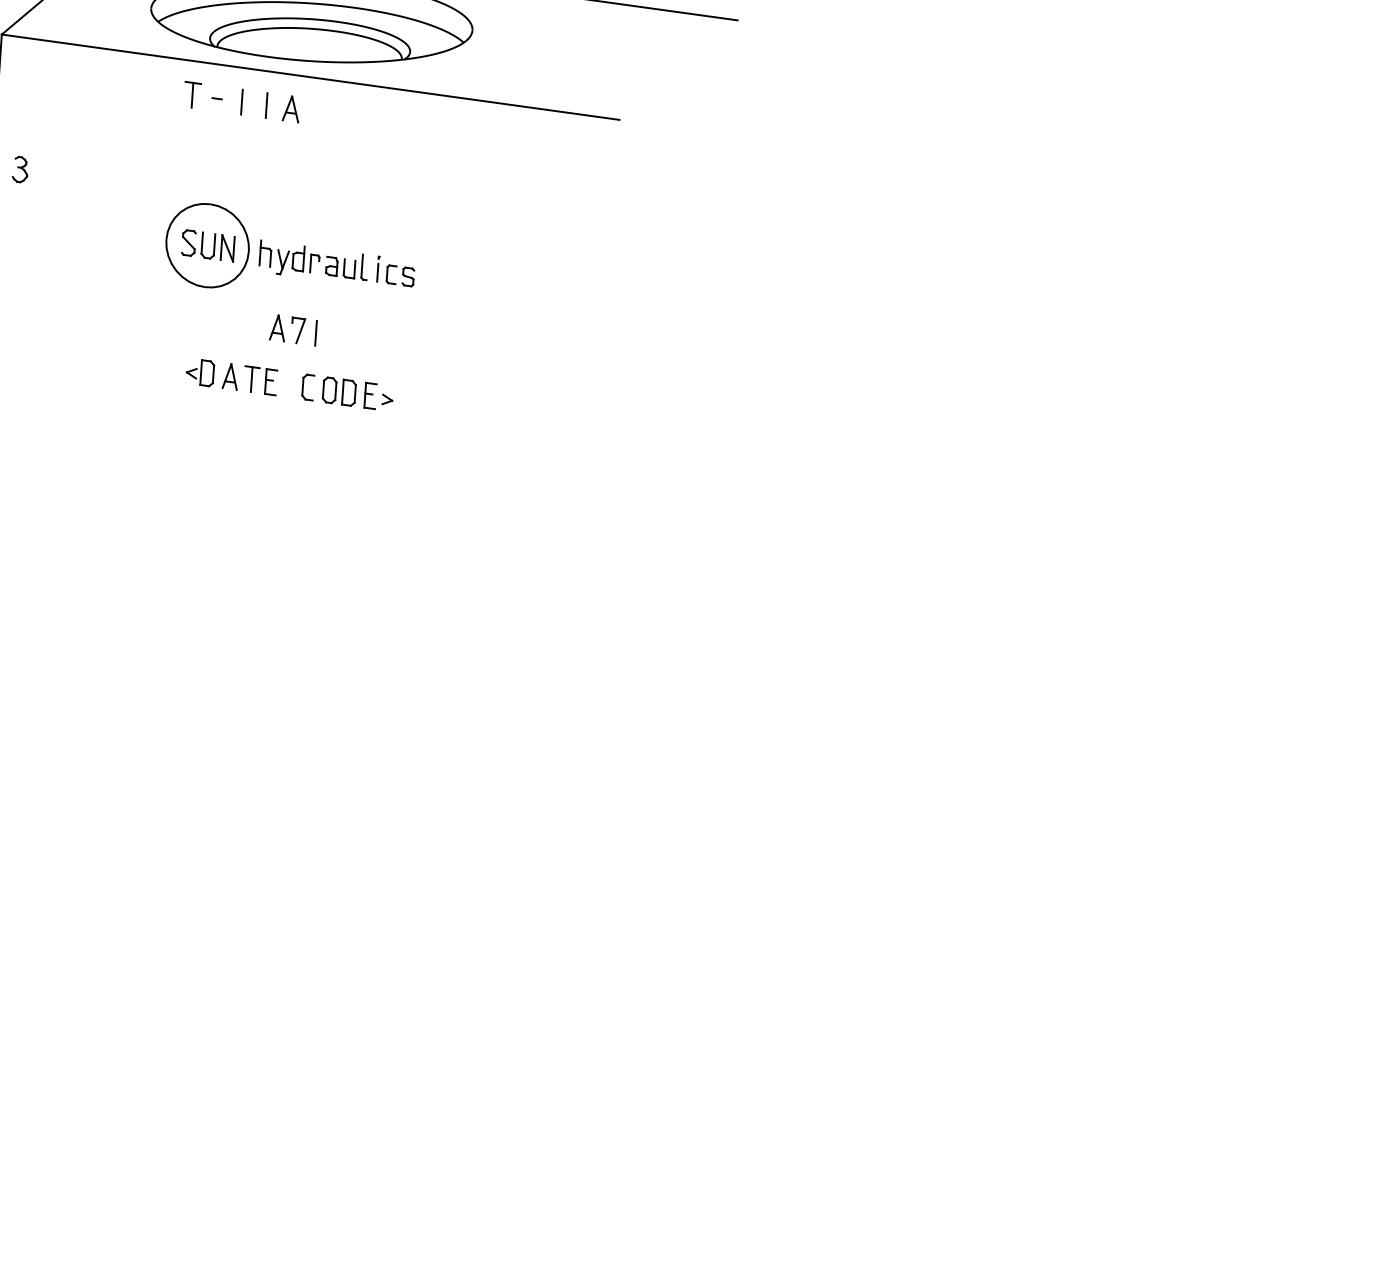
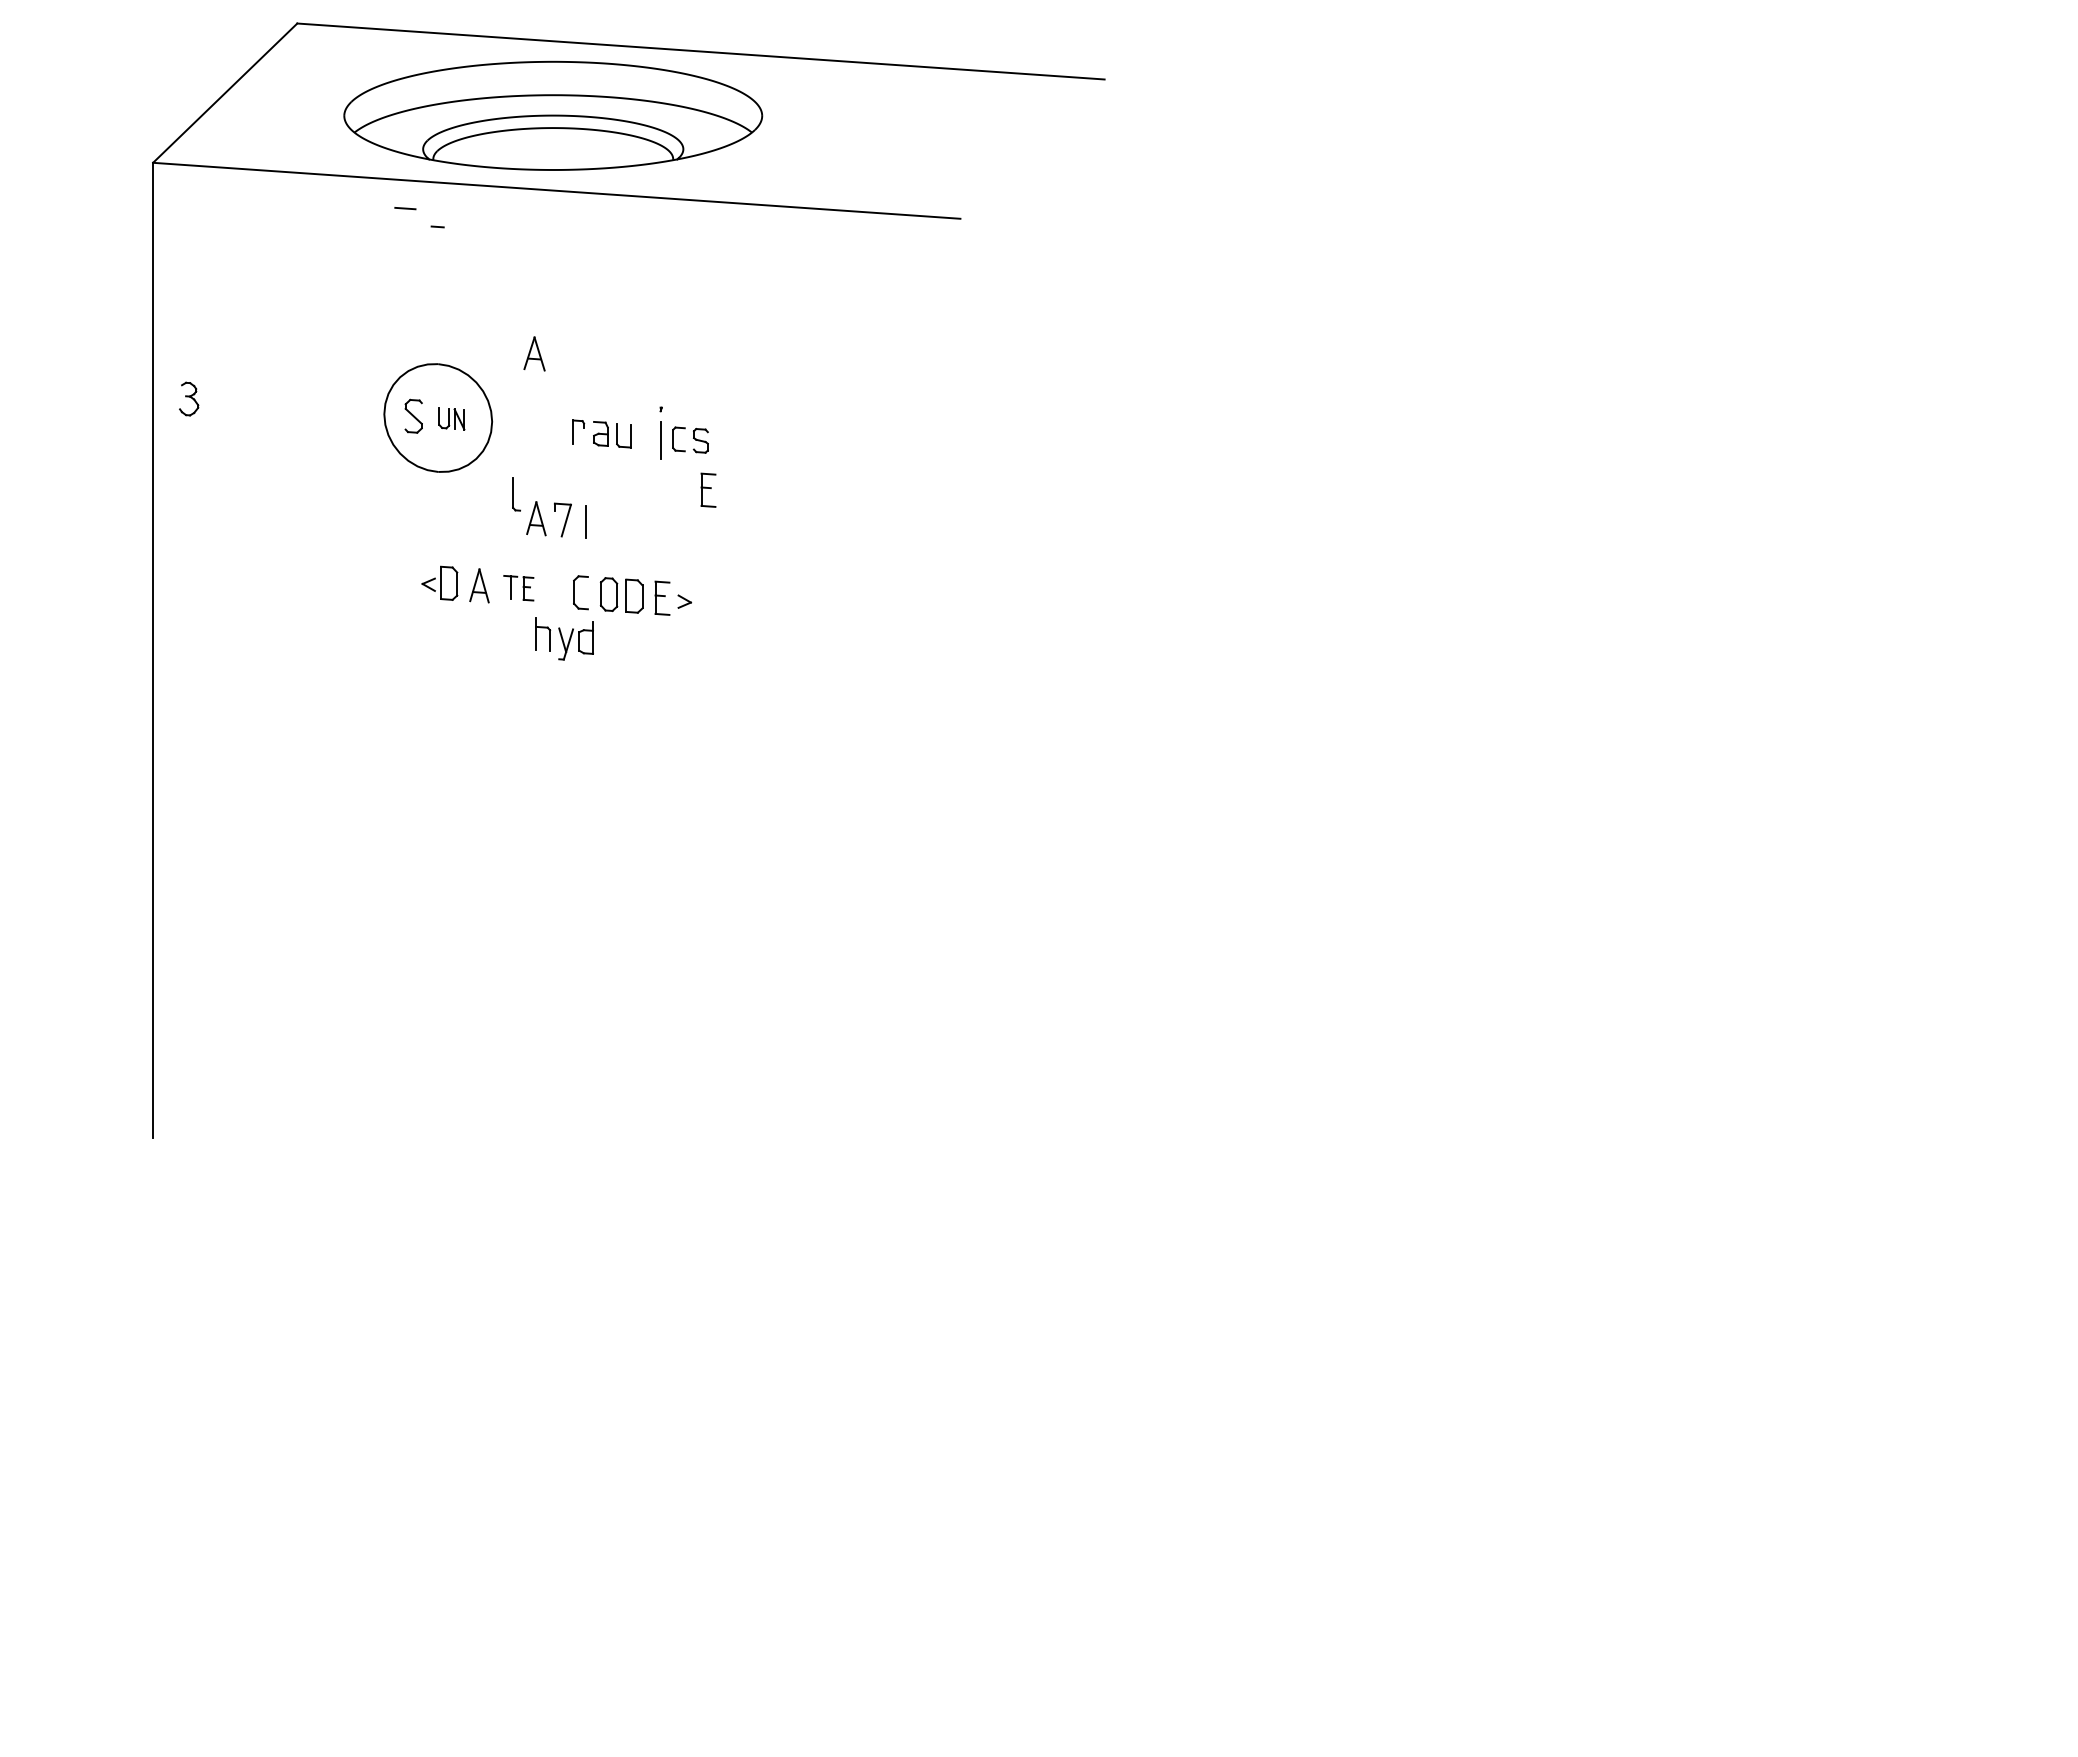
line: (192, 95) -> (405, 224), removed
line: (241, 102) -> (469, 229), removed
line: (266, 105) -> (502, 231), removed
part: (291, 108) -> (534, 353), moved
part: (20, 169) -> (189, 398), moved
part: (217, 246) -> (451, 418), size x0.6
part: (281, 258) -> (564, 638), moved
part: (364, 267) -> (516, 494), moved
part: (378, 269) -> (661, 433), size x1.6
part: (411, 314) -> (708, 489), added
part: (260, 380) -> (518, 587), size x0.7

